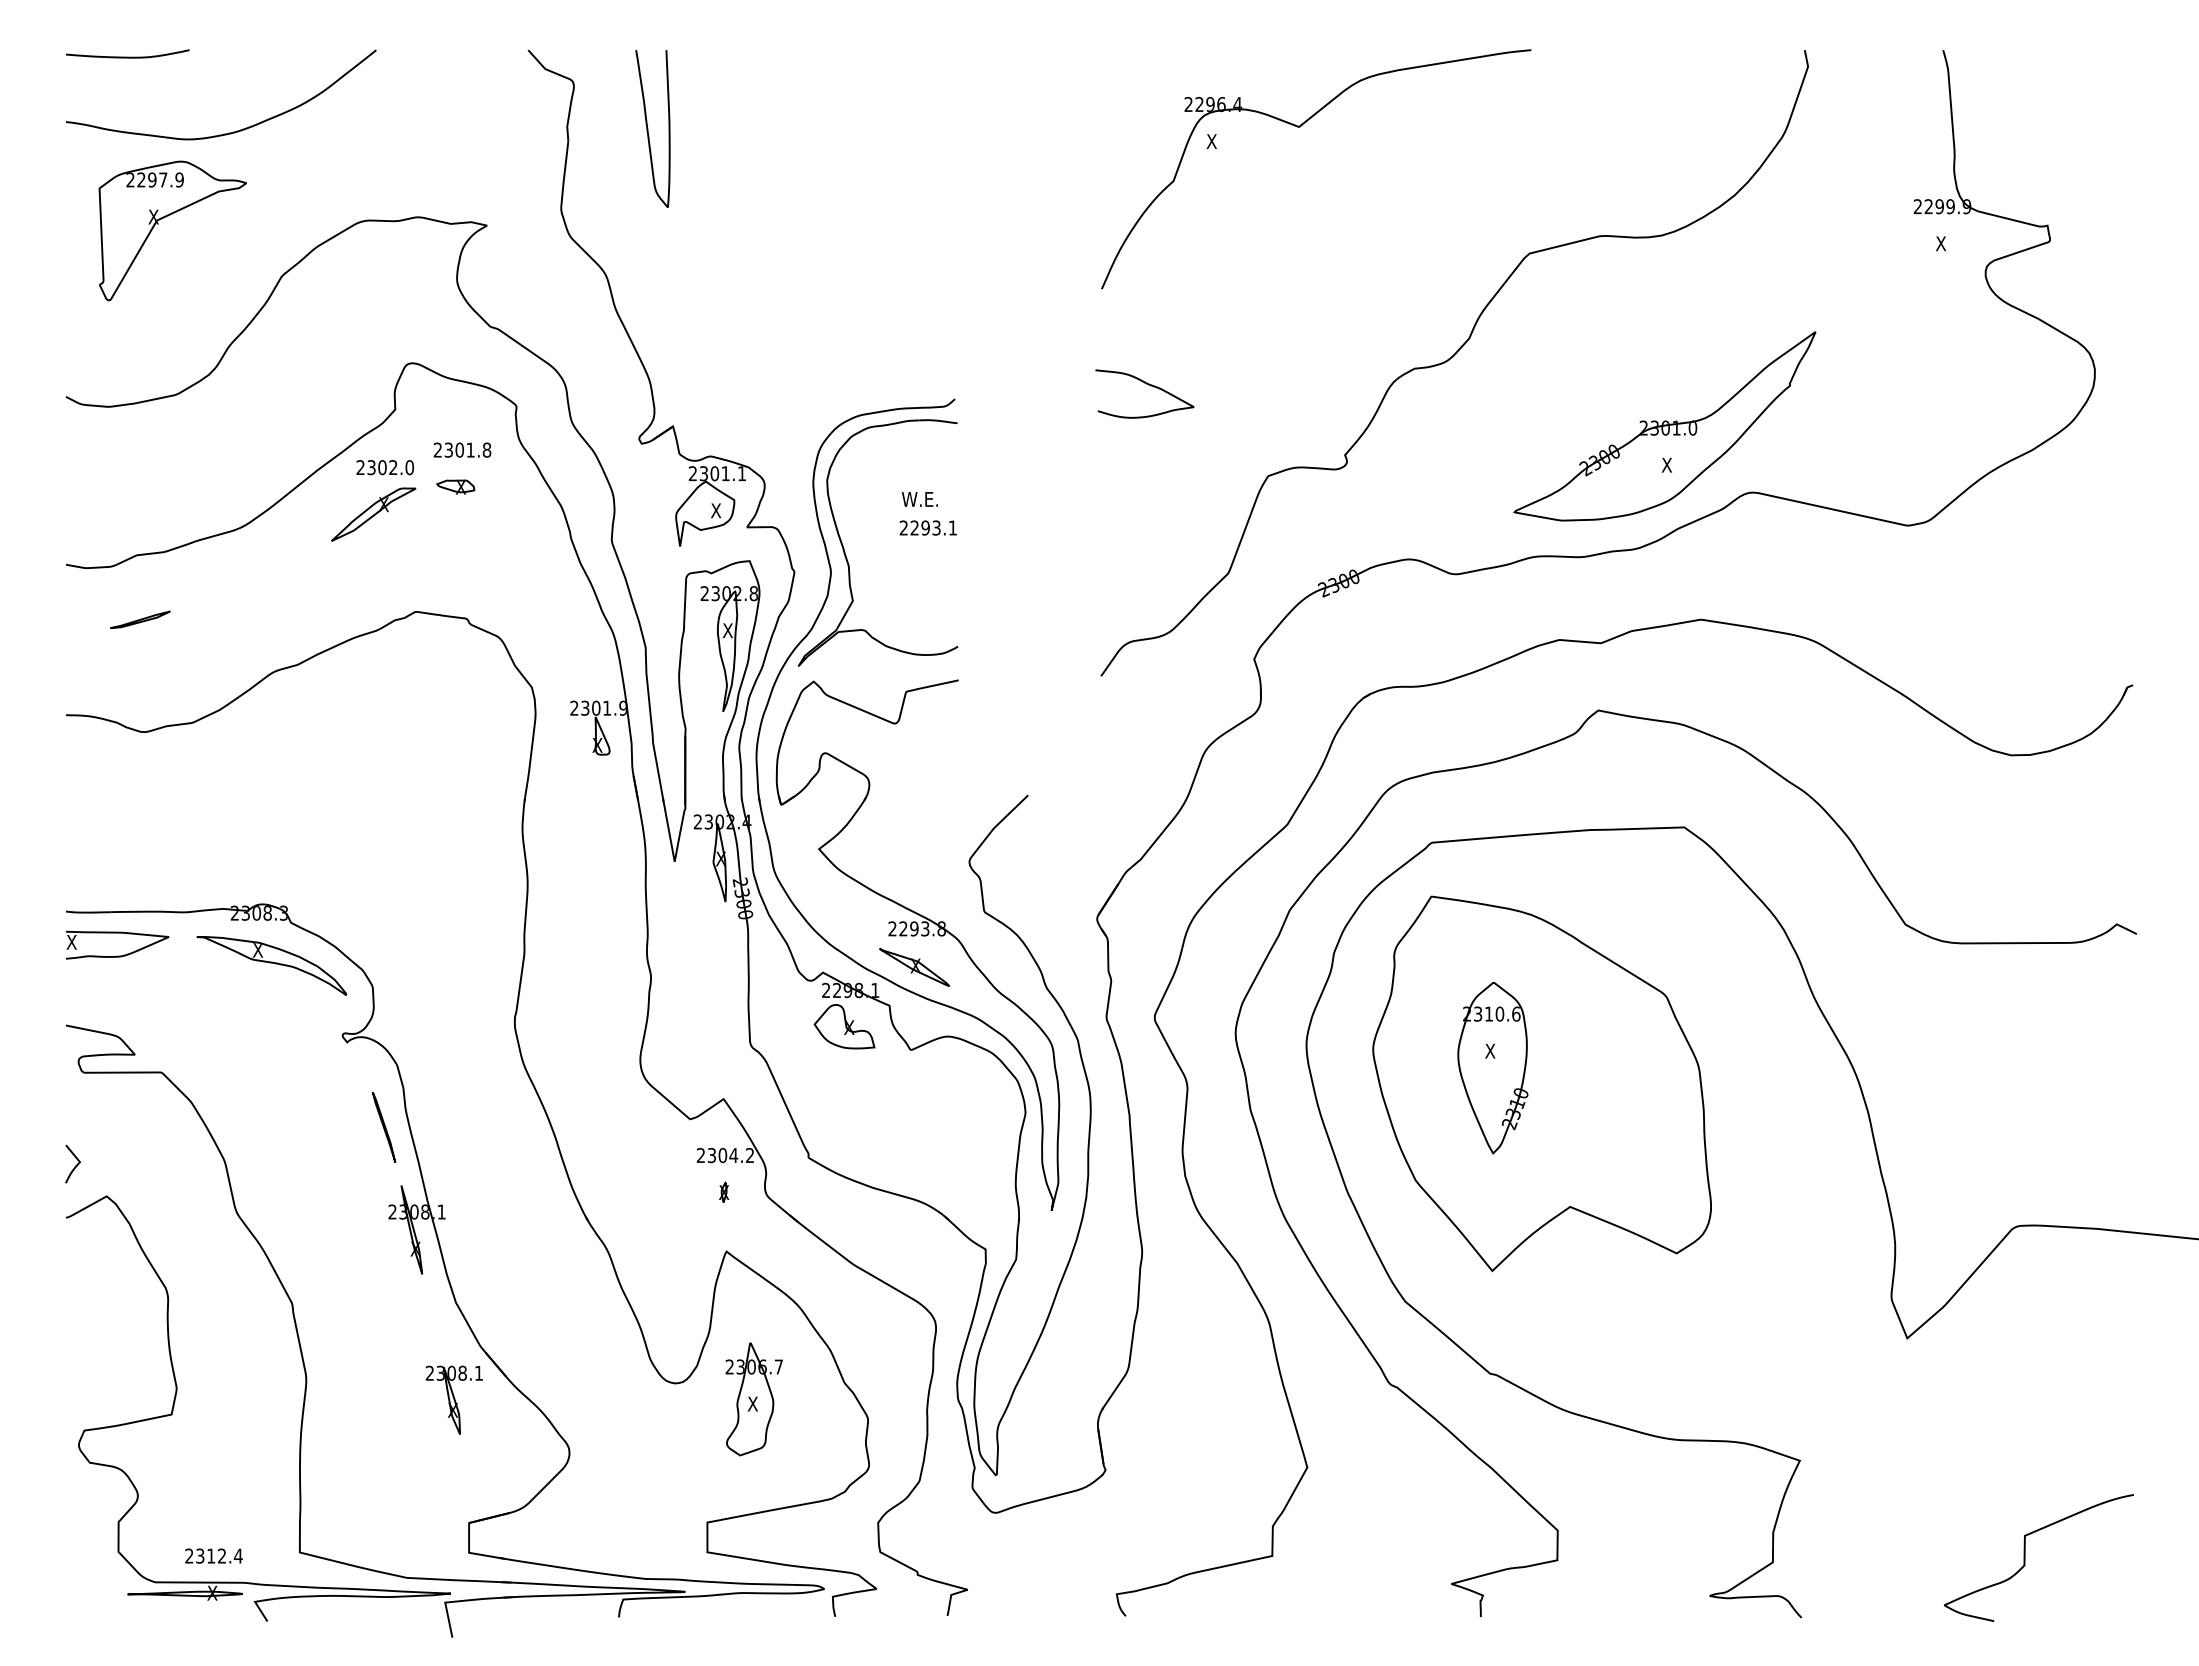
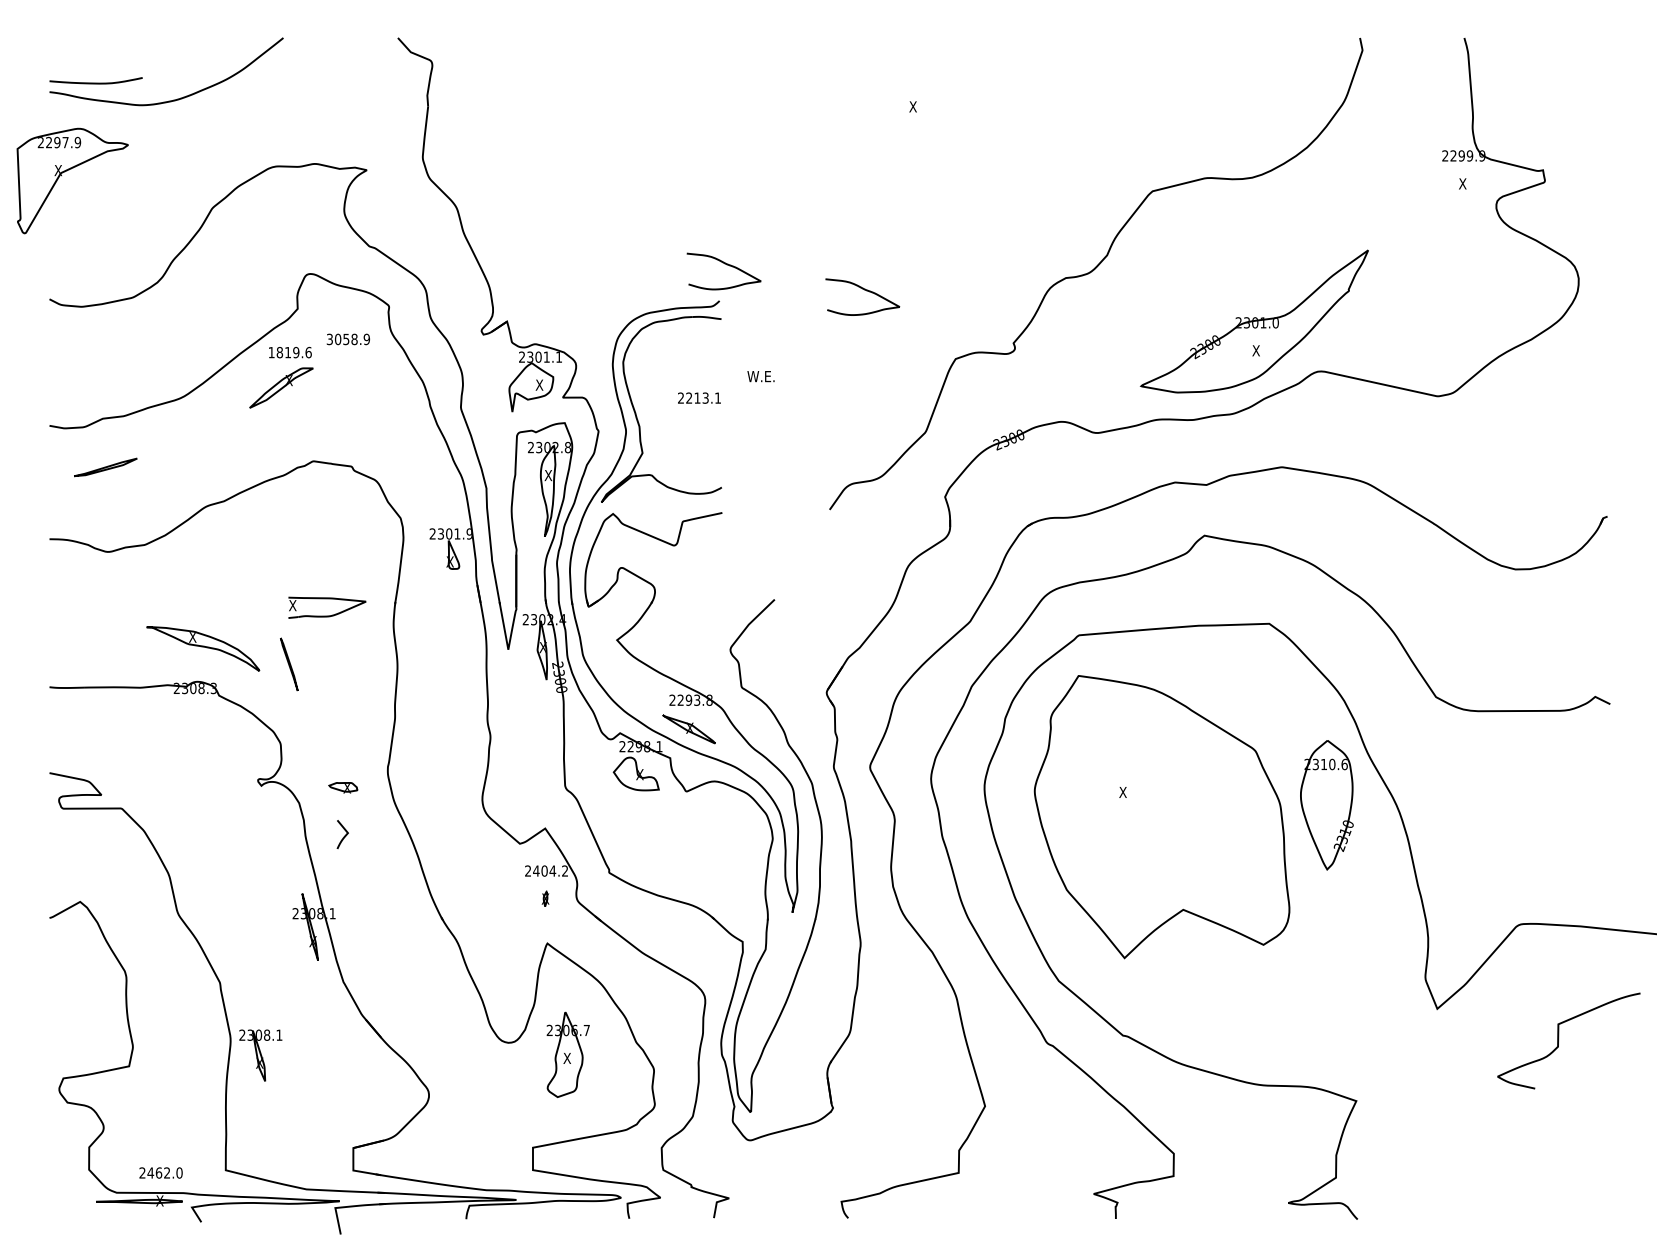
curve: (127, 56) -> (95, 82), moved
part: (1300, 127) -> (979, 96), removed
curve: (648, 128) -> (488, 97), removed
part: (166, 217) -> (68, 170), moved
curve: (964, 351) -> (726, 265), added
text: (462, 449) -> (348, 338), 2301.8 -> 3058.9
text: (385, 467) -> (290, 352), 2302.0 -> 1819.6
part: (455, 486) -> (343, 787), moved
text: (919, 499) -> (760, 376), moved
text: (925, 527) -> (697, 397), 2293.1 -> 2213.1
part: (140, 619) -> (105, 467), size x1.4
part: (117, 933) -> (327, 598), moved
part: (271, 965) -> (202, 648), moved
part: (1492, 1067) -> (1326, 804), moved
line: (384, 1127) -> (289, 664), moved
text: (711, 1155) -> (536, 871), 2304.2 -> 2404.2
curve: (75, 1165) -> (344, 835), moved
part: (453, 1399) -> (260, 1054), moved
text: (218, 1555) -> (164, 1172), 2312.4 -> 2462.0
curve: (2025, 1557) -> (1558, 1040), moved

